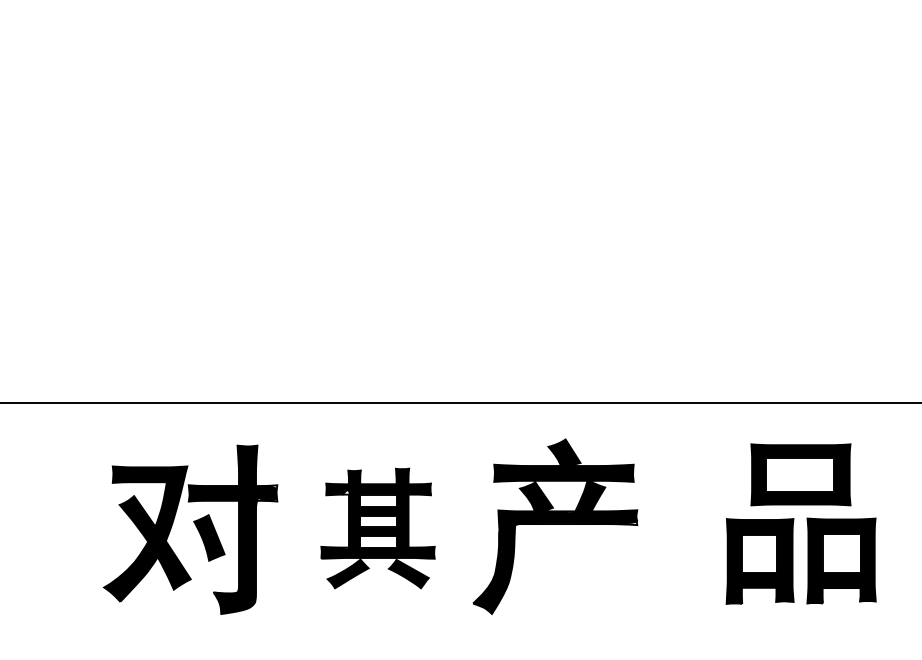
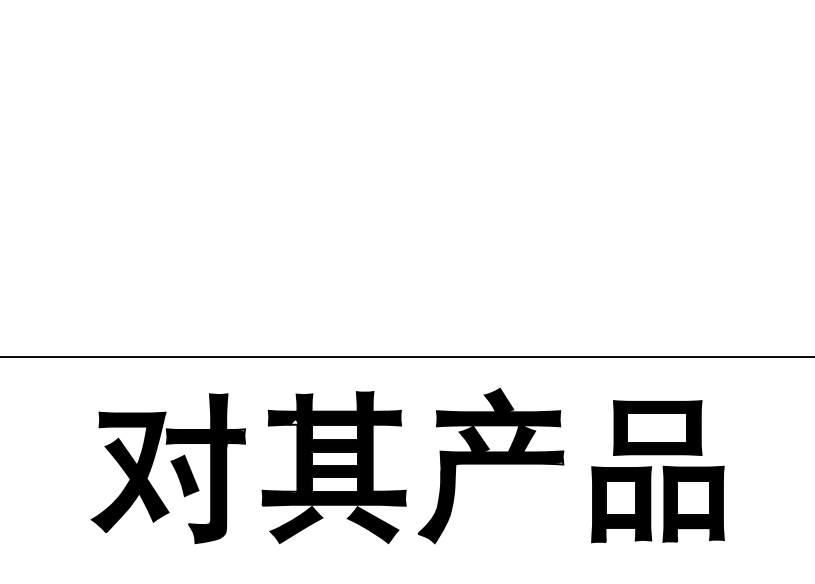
part: (794, 521) -> (652, 469), moved
part: (377, 528) -> (333, 467), size x1.43

